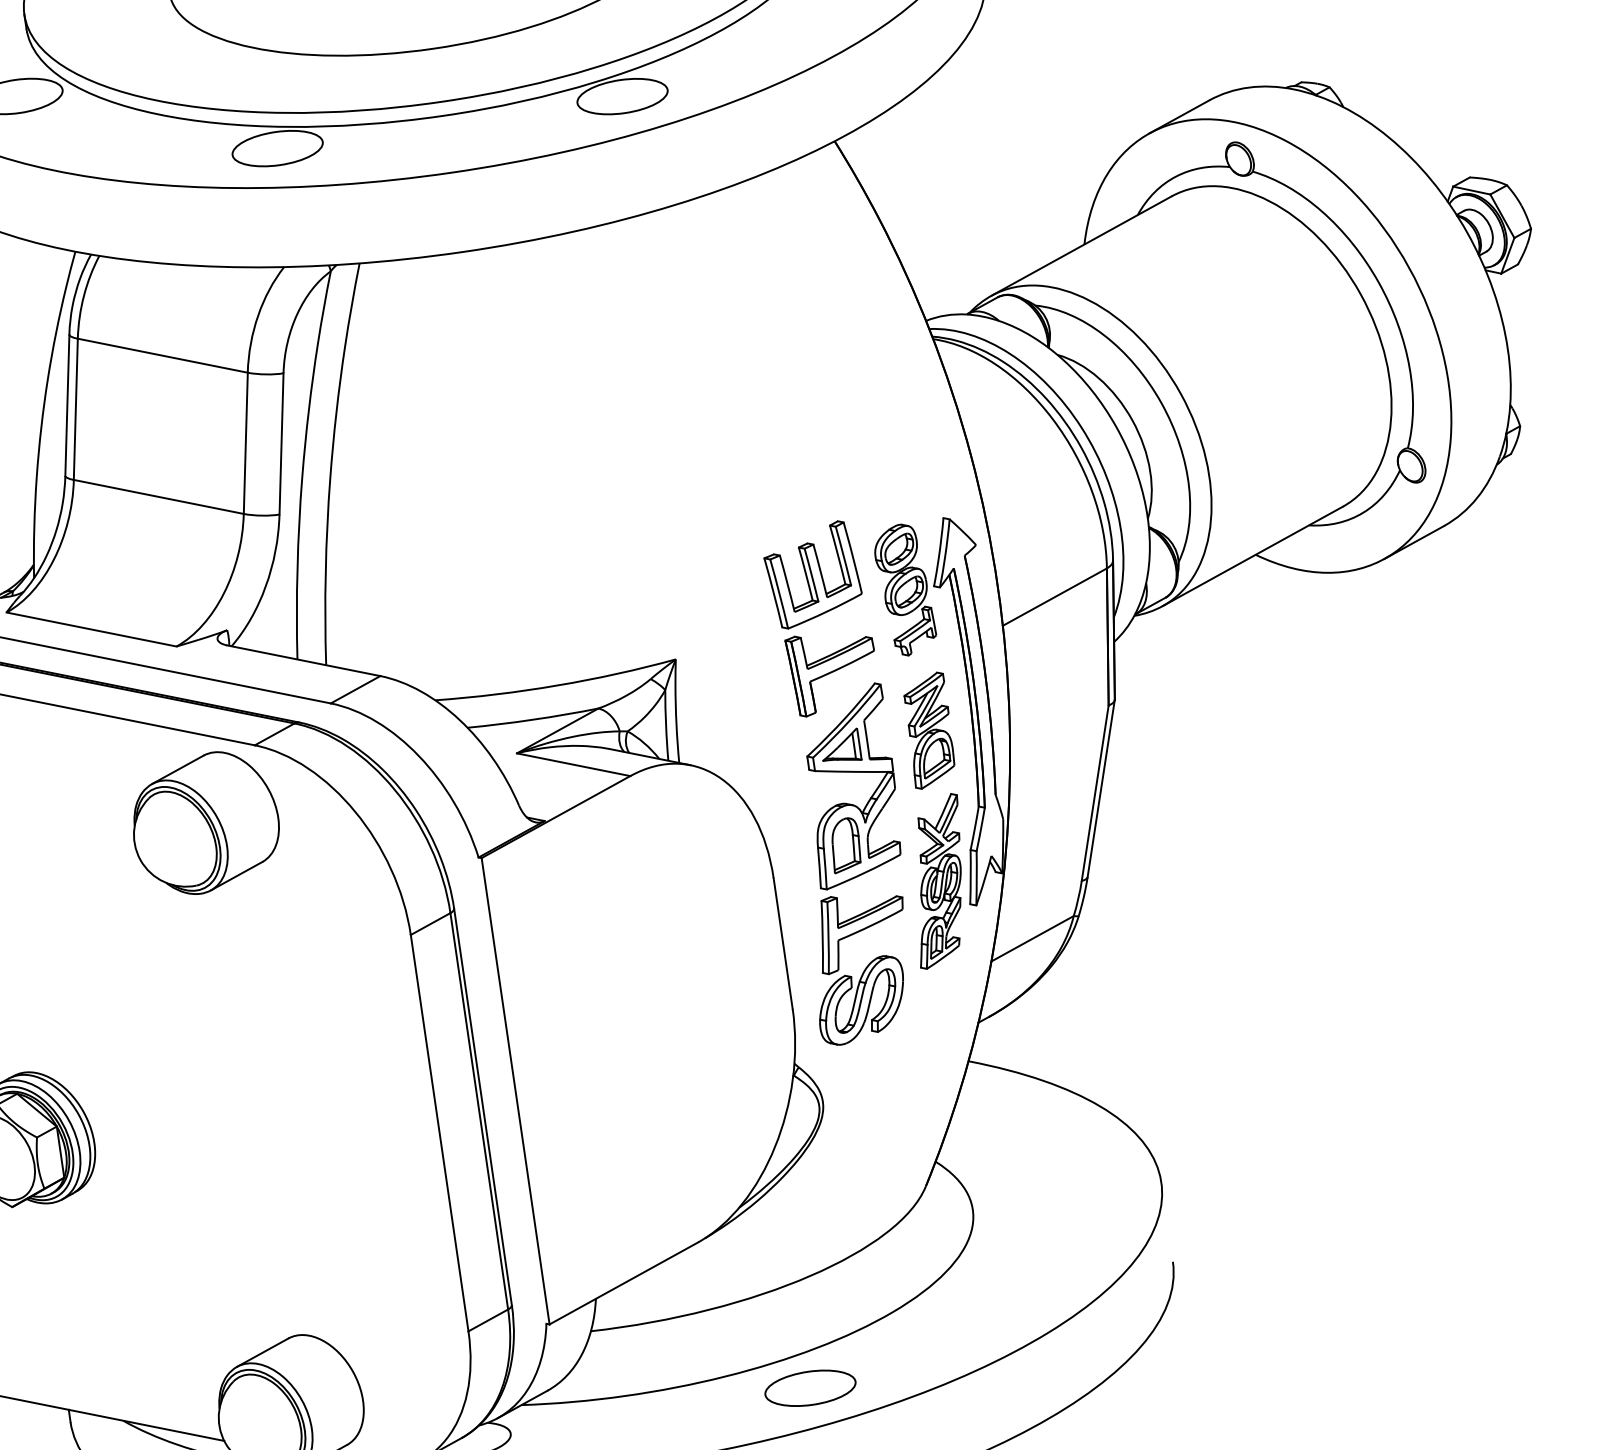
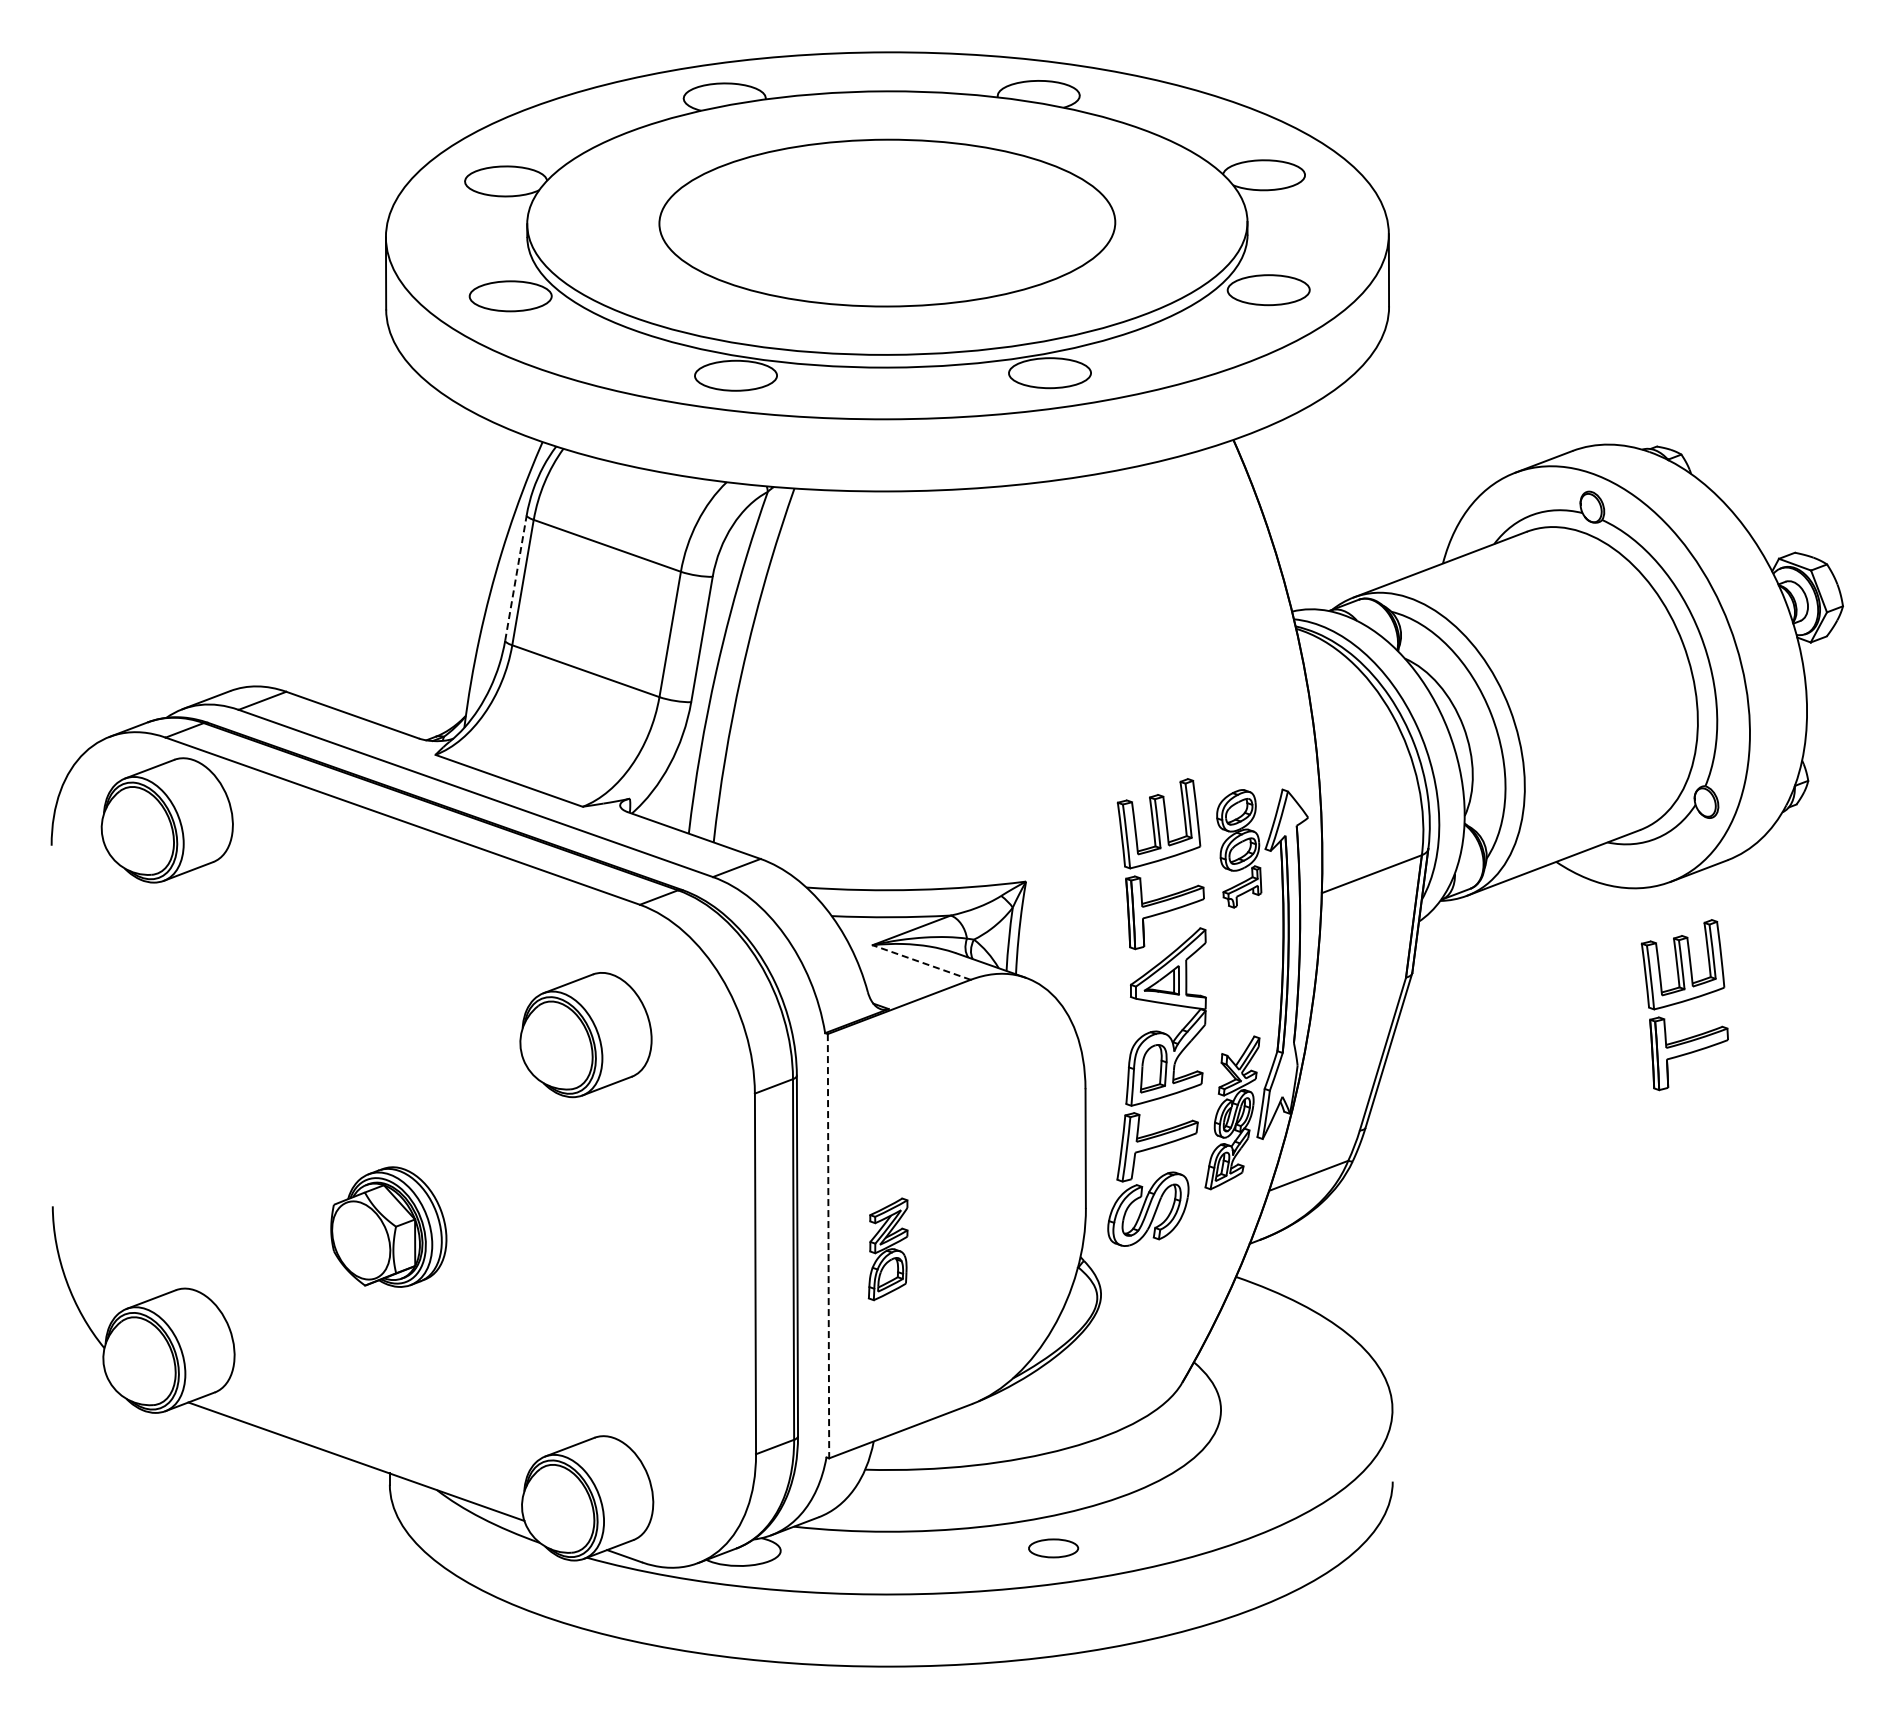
line: (66, 406) -> (515, 578), solid -> dashed
part: (1419, 692) -> (1684, 1005), added
part: (928, 730) -> (887, 1249), moved
line: (573, 764) -> (921, 962), solid -> dashed
part: (204, 823) -> (585, 1035), moved
line: (515, 1091) -> (828, 1246), solid -> dashed
part: (810, 1388) -> (1053, 1548), size x0.6

